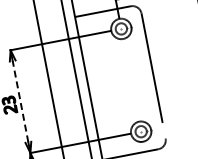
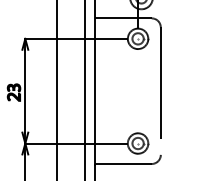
line: (20, 100) -> (25, 90), dashed -> solid

